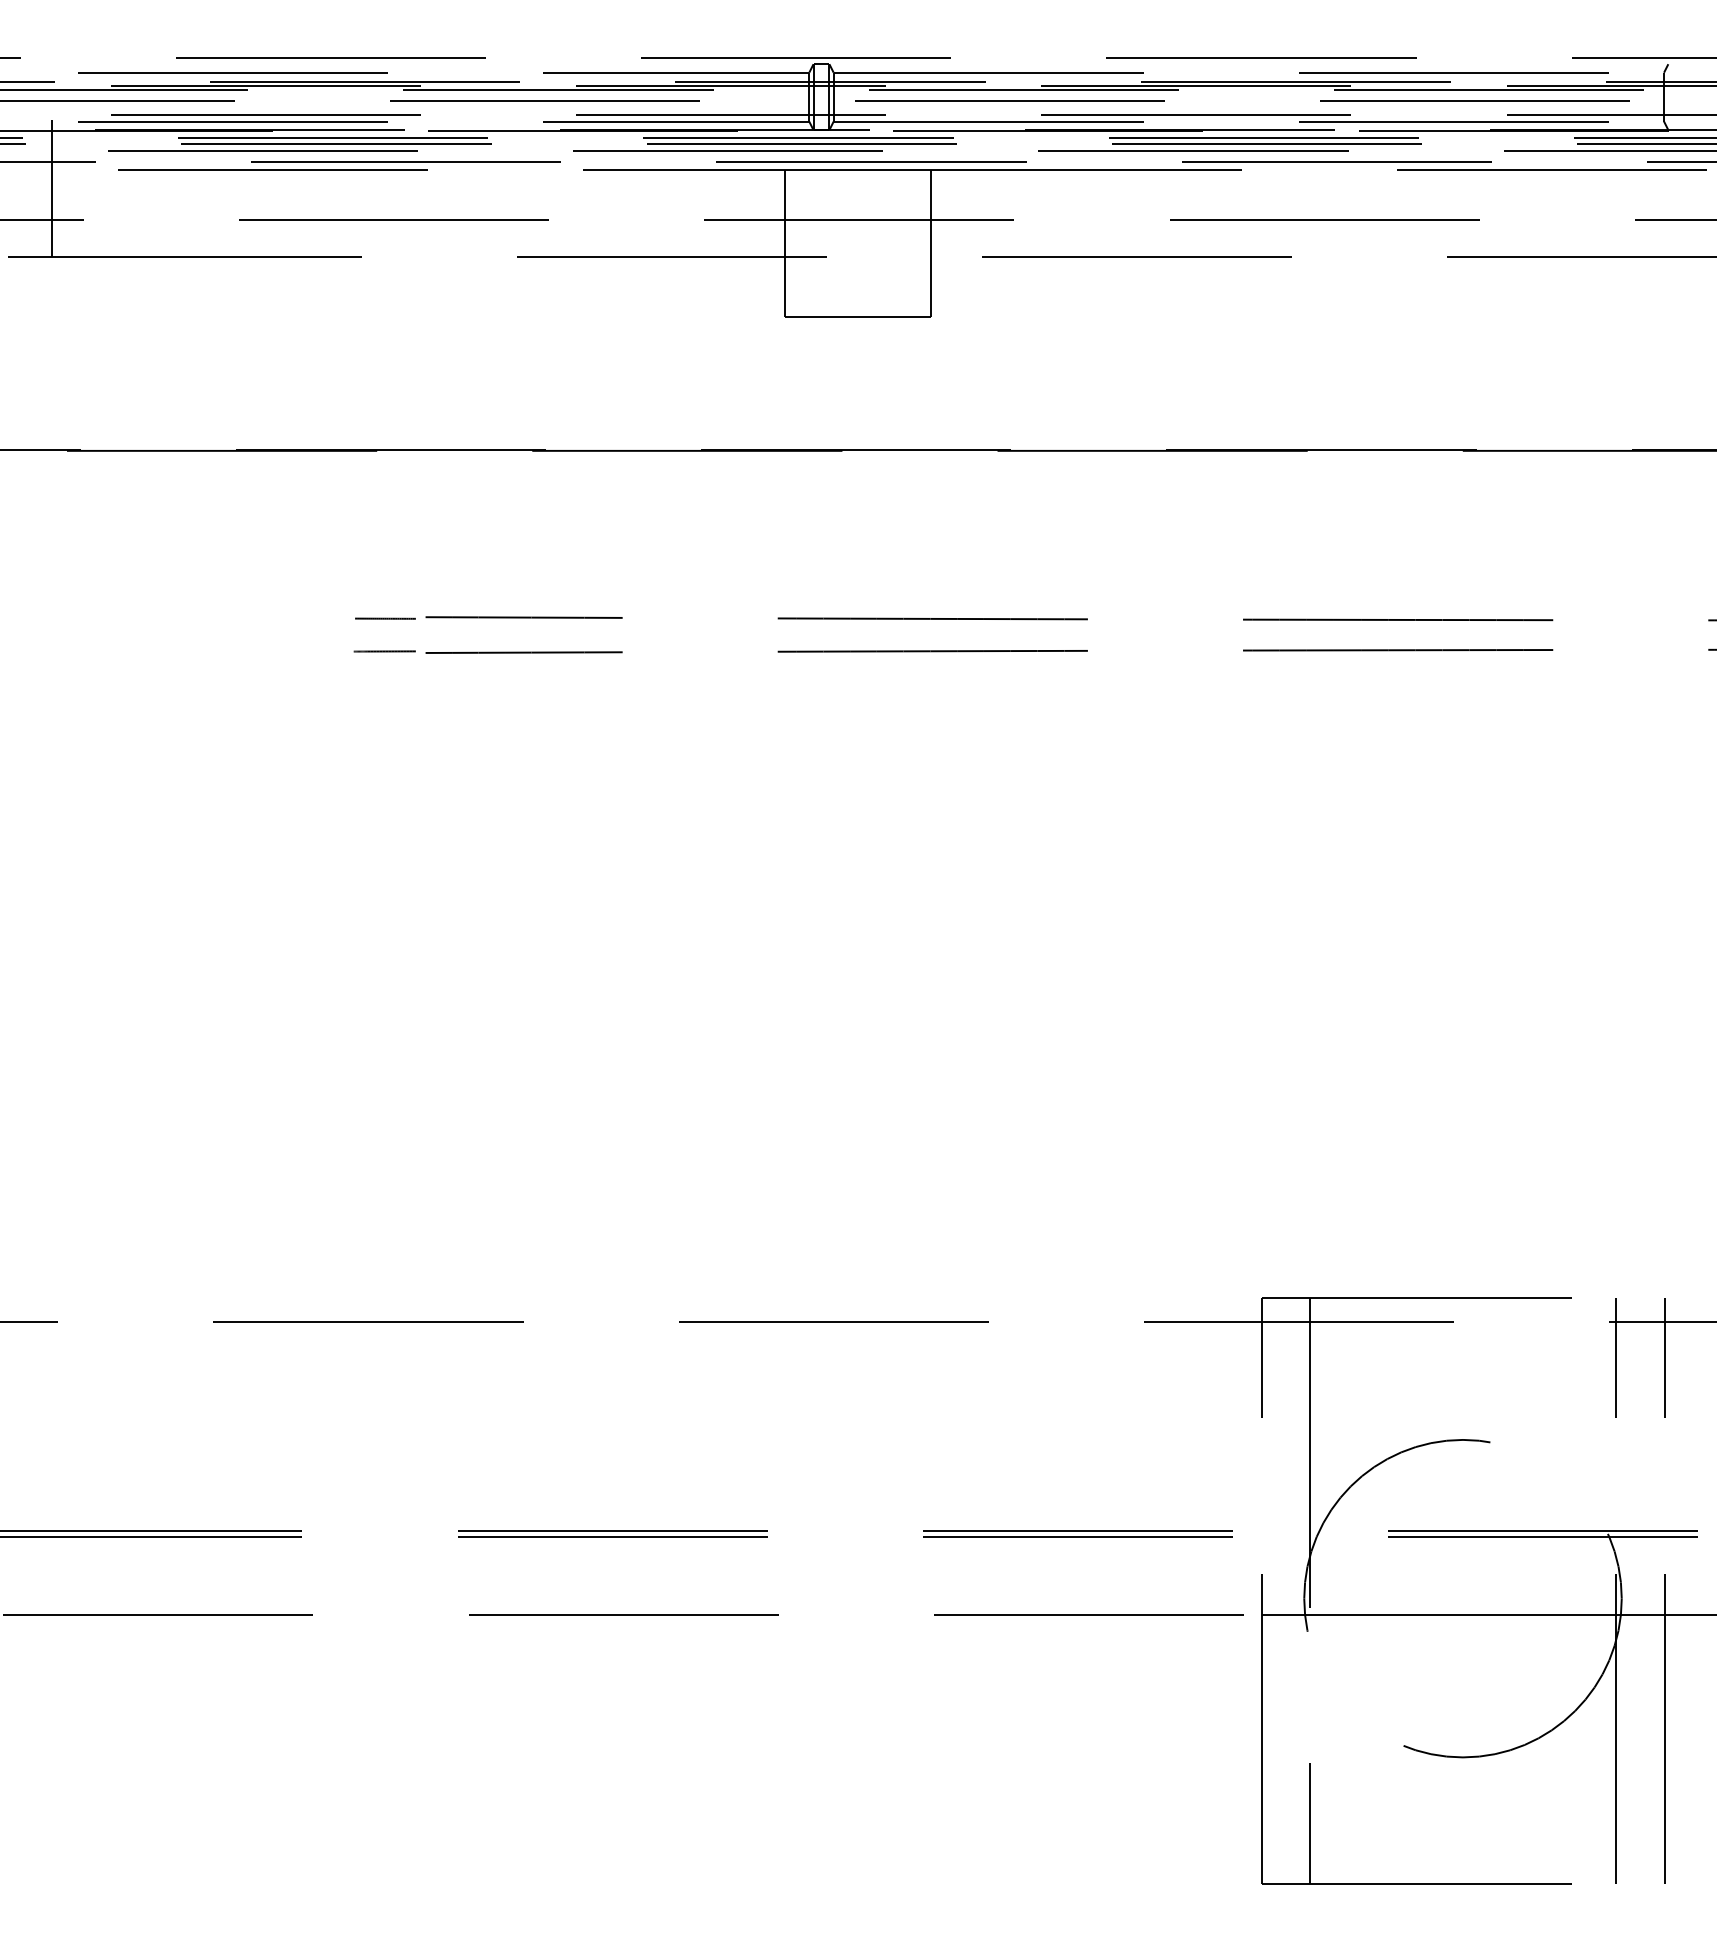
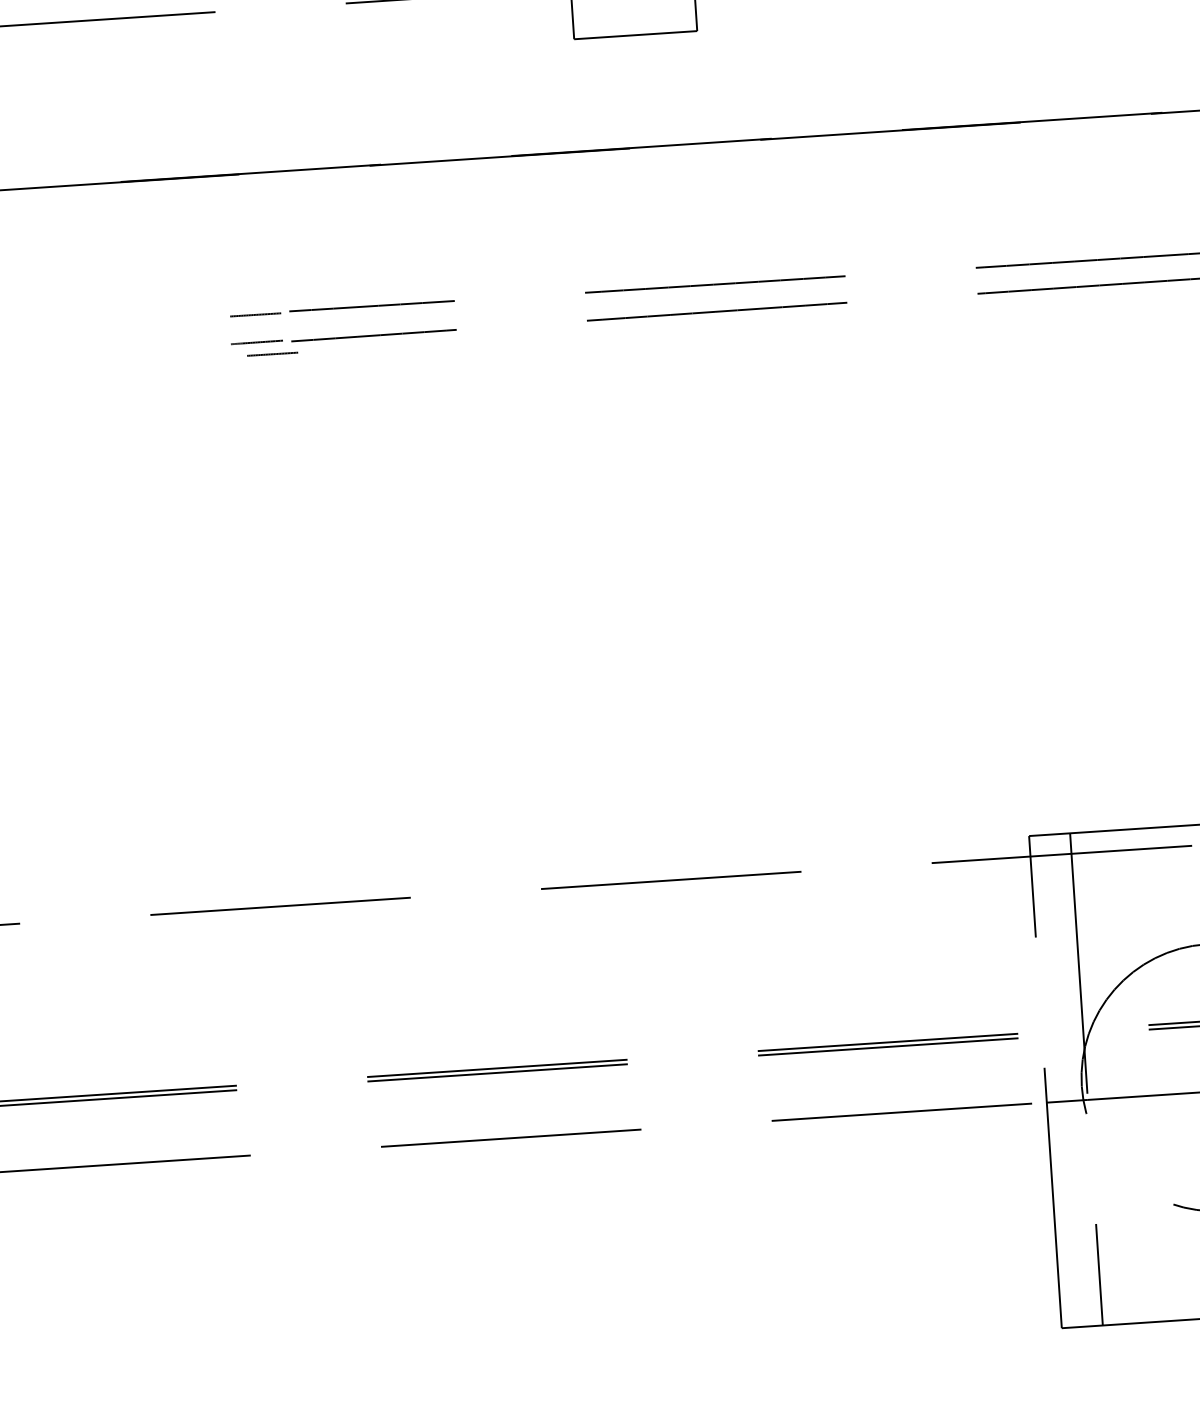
line: (402, 666) -> (272, 354), added

